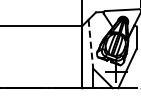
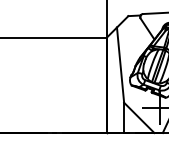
line: (90, 44) -> (119, 65), dashed -> solid

